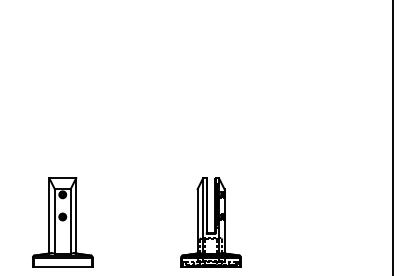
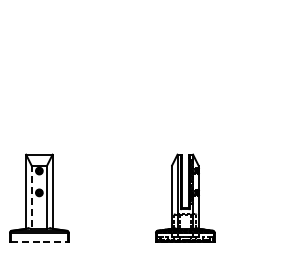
line: (54, 221) -> (31, 197), solid -> dashed
line: (62, 266) -> (39, 241), solid -> dashed

